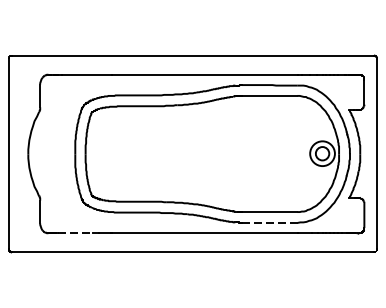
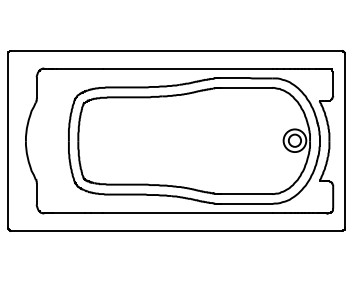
line: (270, 223) -> (247, 204), dashed -> solid
line: (75, 233) -> (69, 213), dashed -> solid

